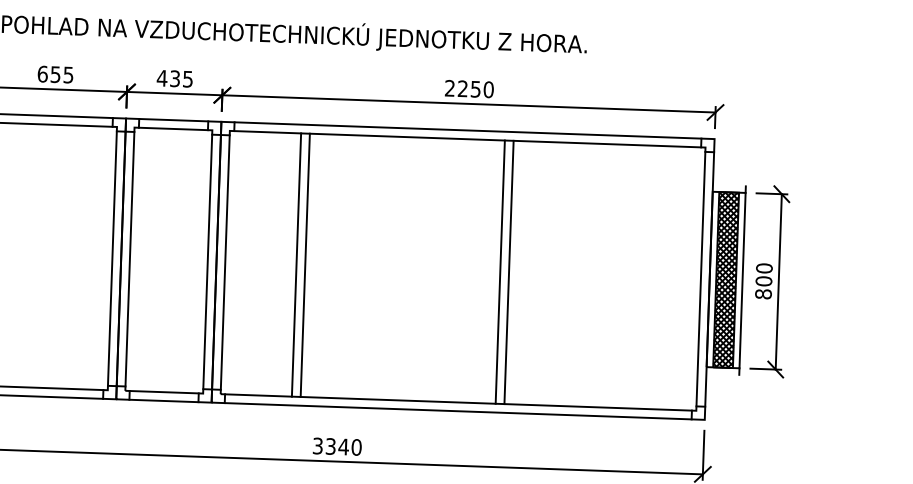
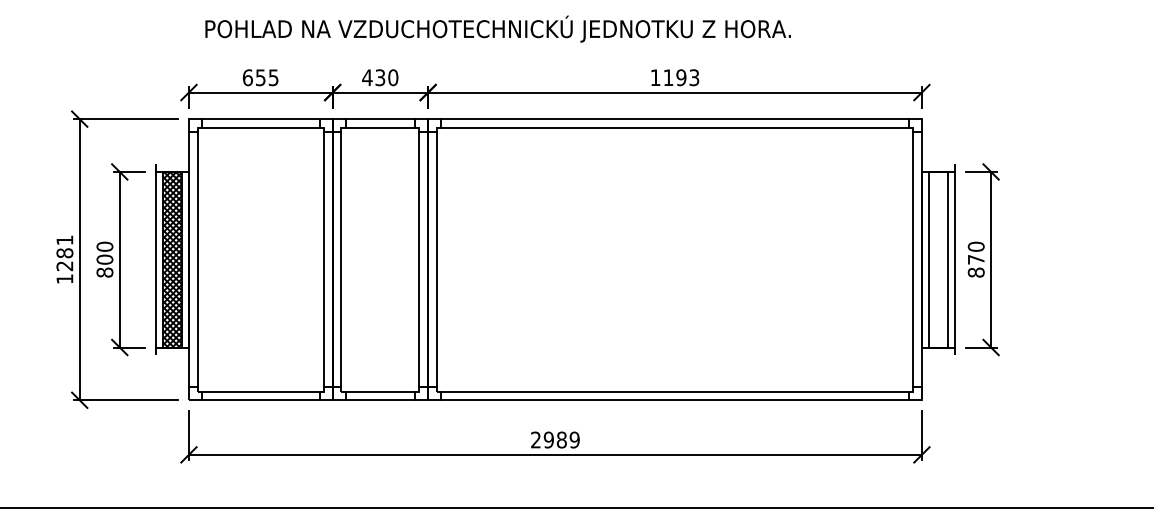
text: (188, 79) -> (393, 77), 435 -> 430
text: (468, 88) -> (674, 77), 2250 -> 1193
line: (296, 264) -> (508, 259), removed
line: (305, 265) -> (517, 259), removed
line: (500, 271) -> (712, 259), removed
line: (509, 272) -> (721, 259), removed
hatch: (726, 279) -> (938, 259), removed
text: (763, 281) -> (975, 259), 800 -> 870
text: (337, 446) -> (555, 439), 3340 -> 2989

